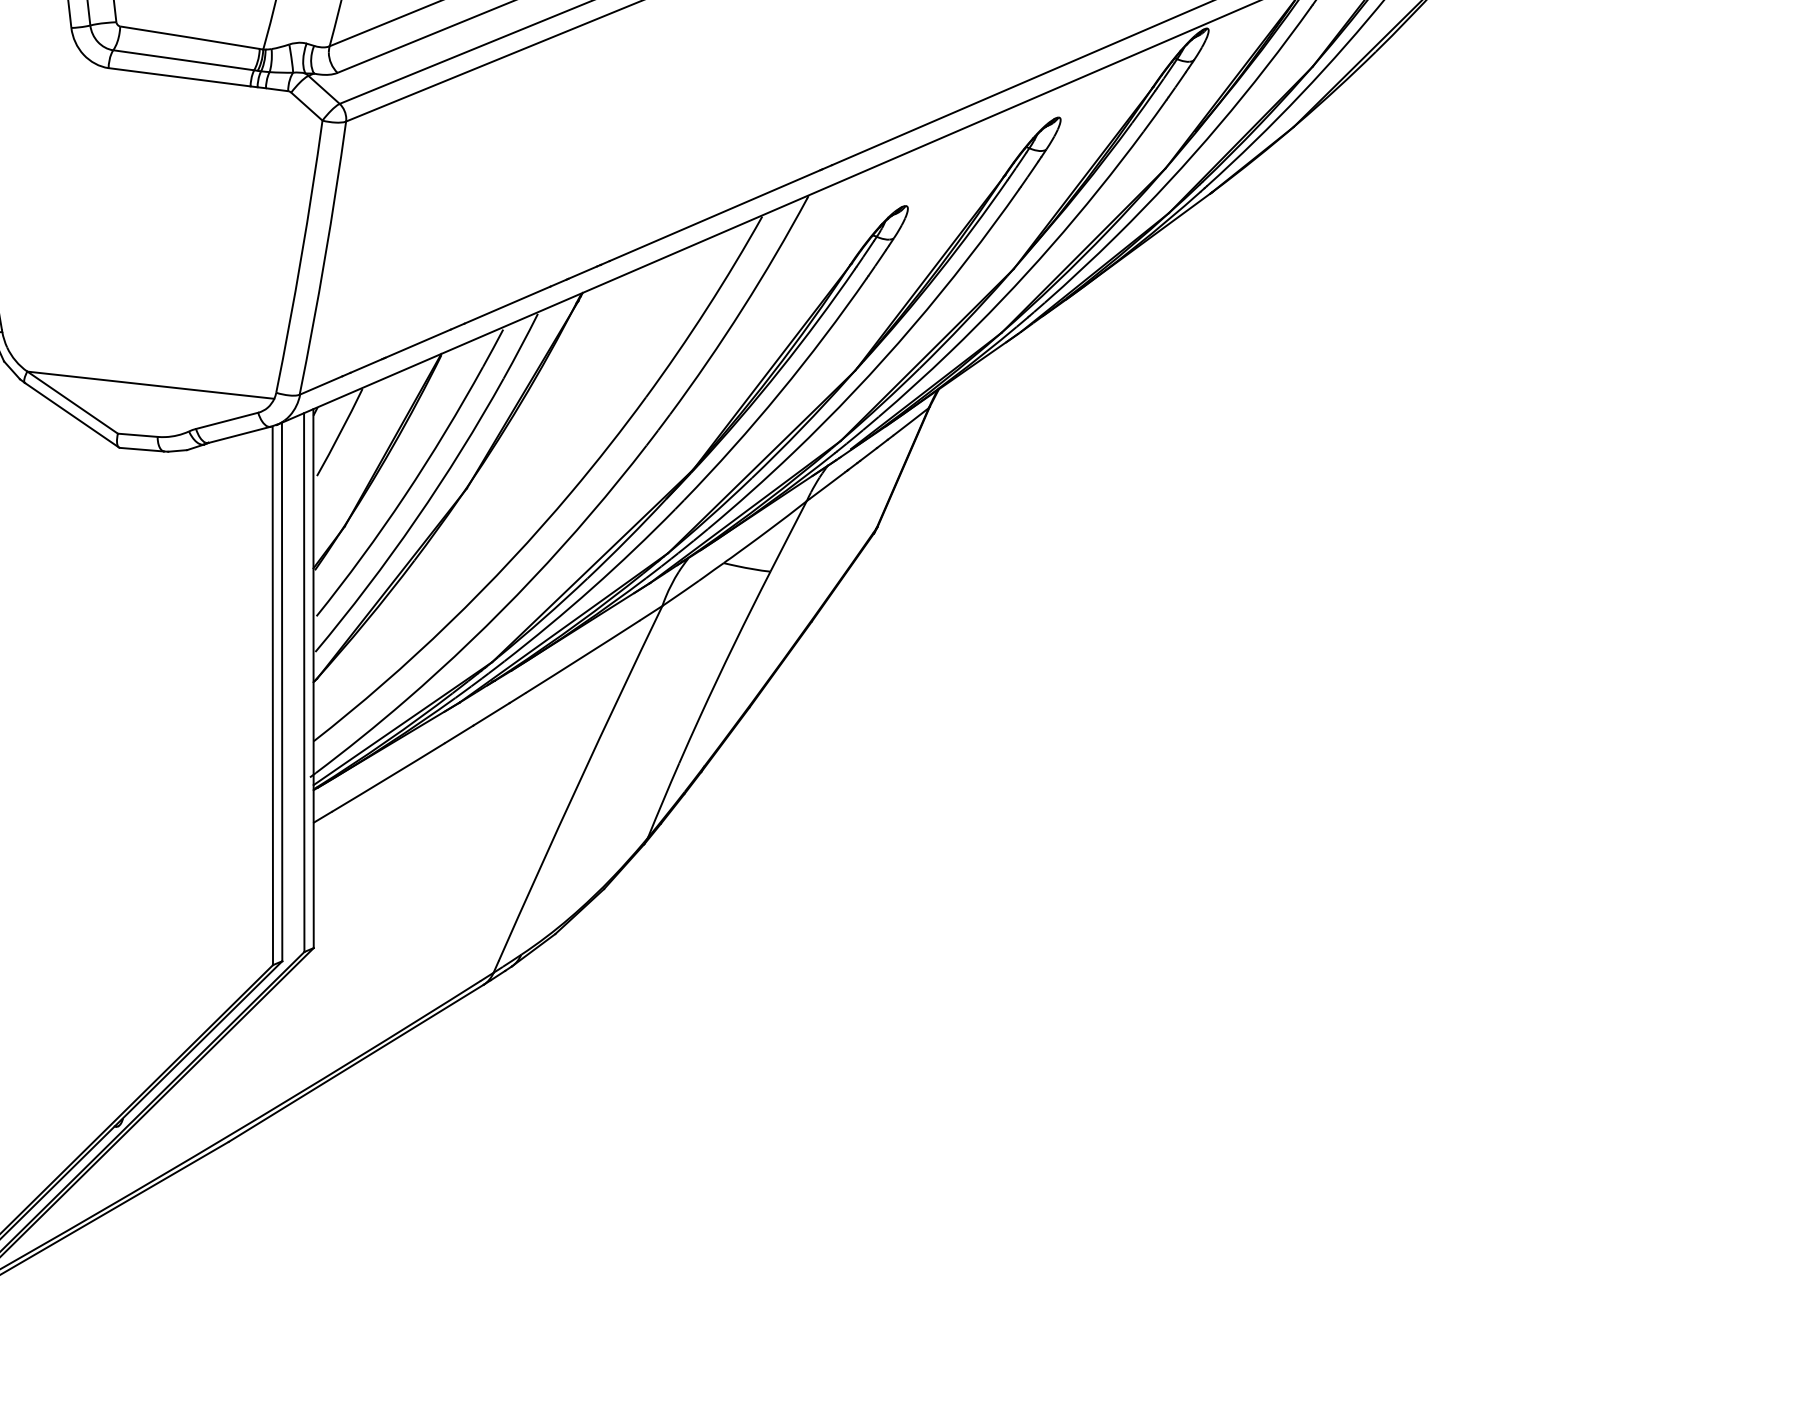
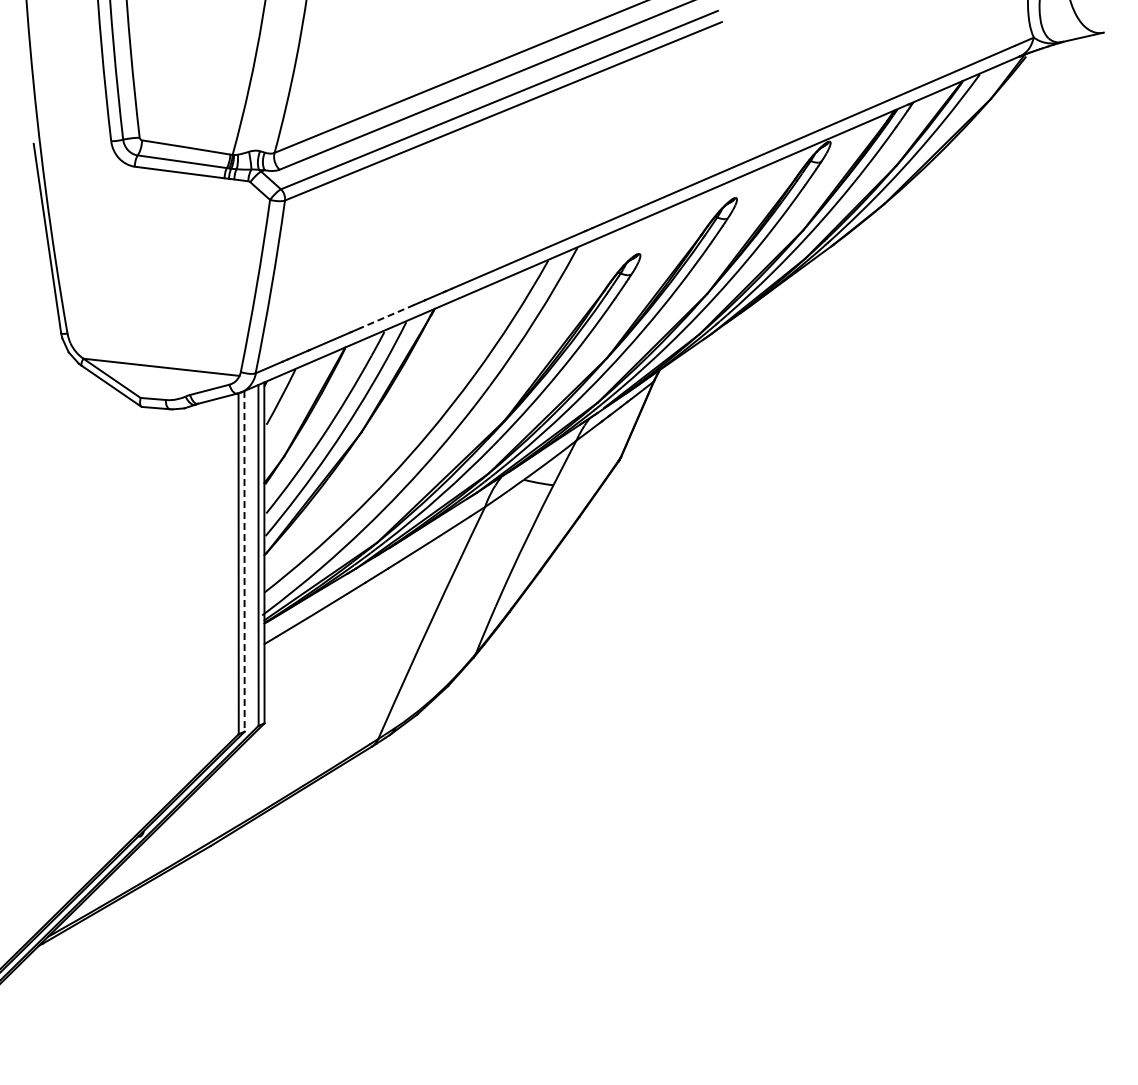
line: (508, 304) -> (387, 316), solid -> dashed
line: (282, 692) -> (244, 561), solid -> dashed

